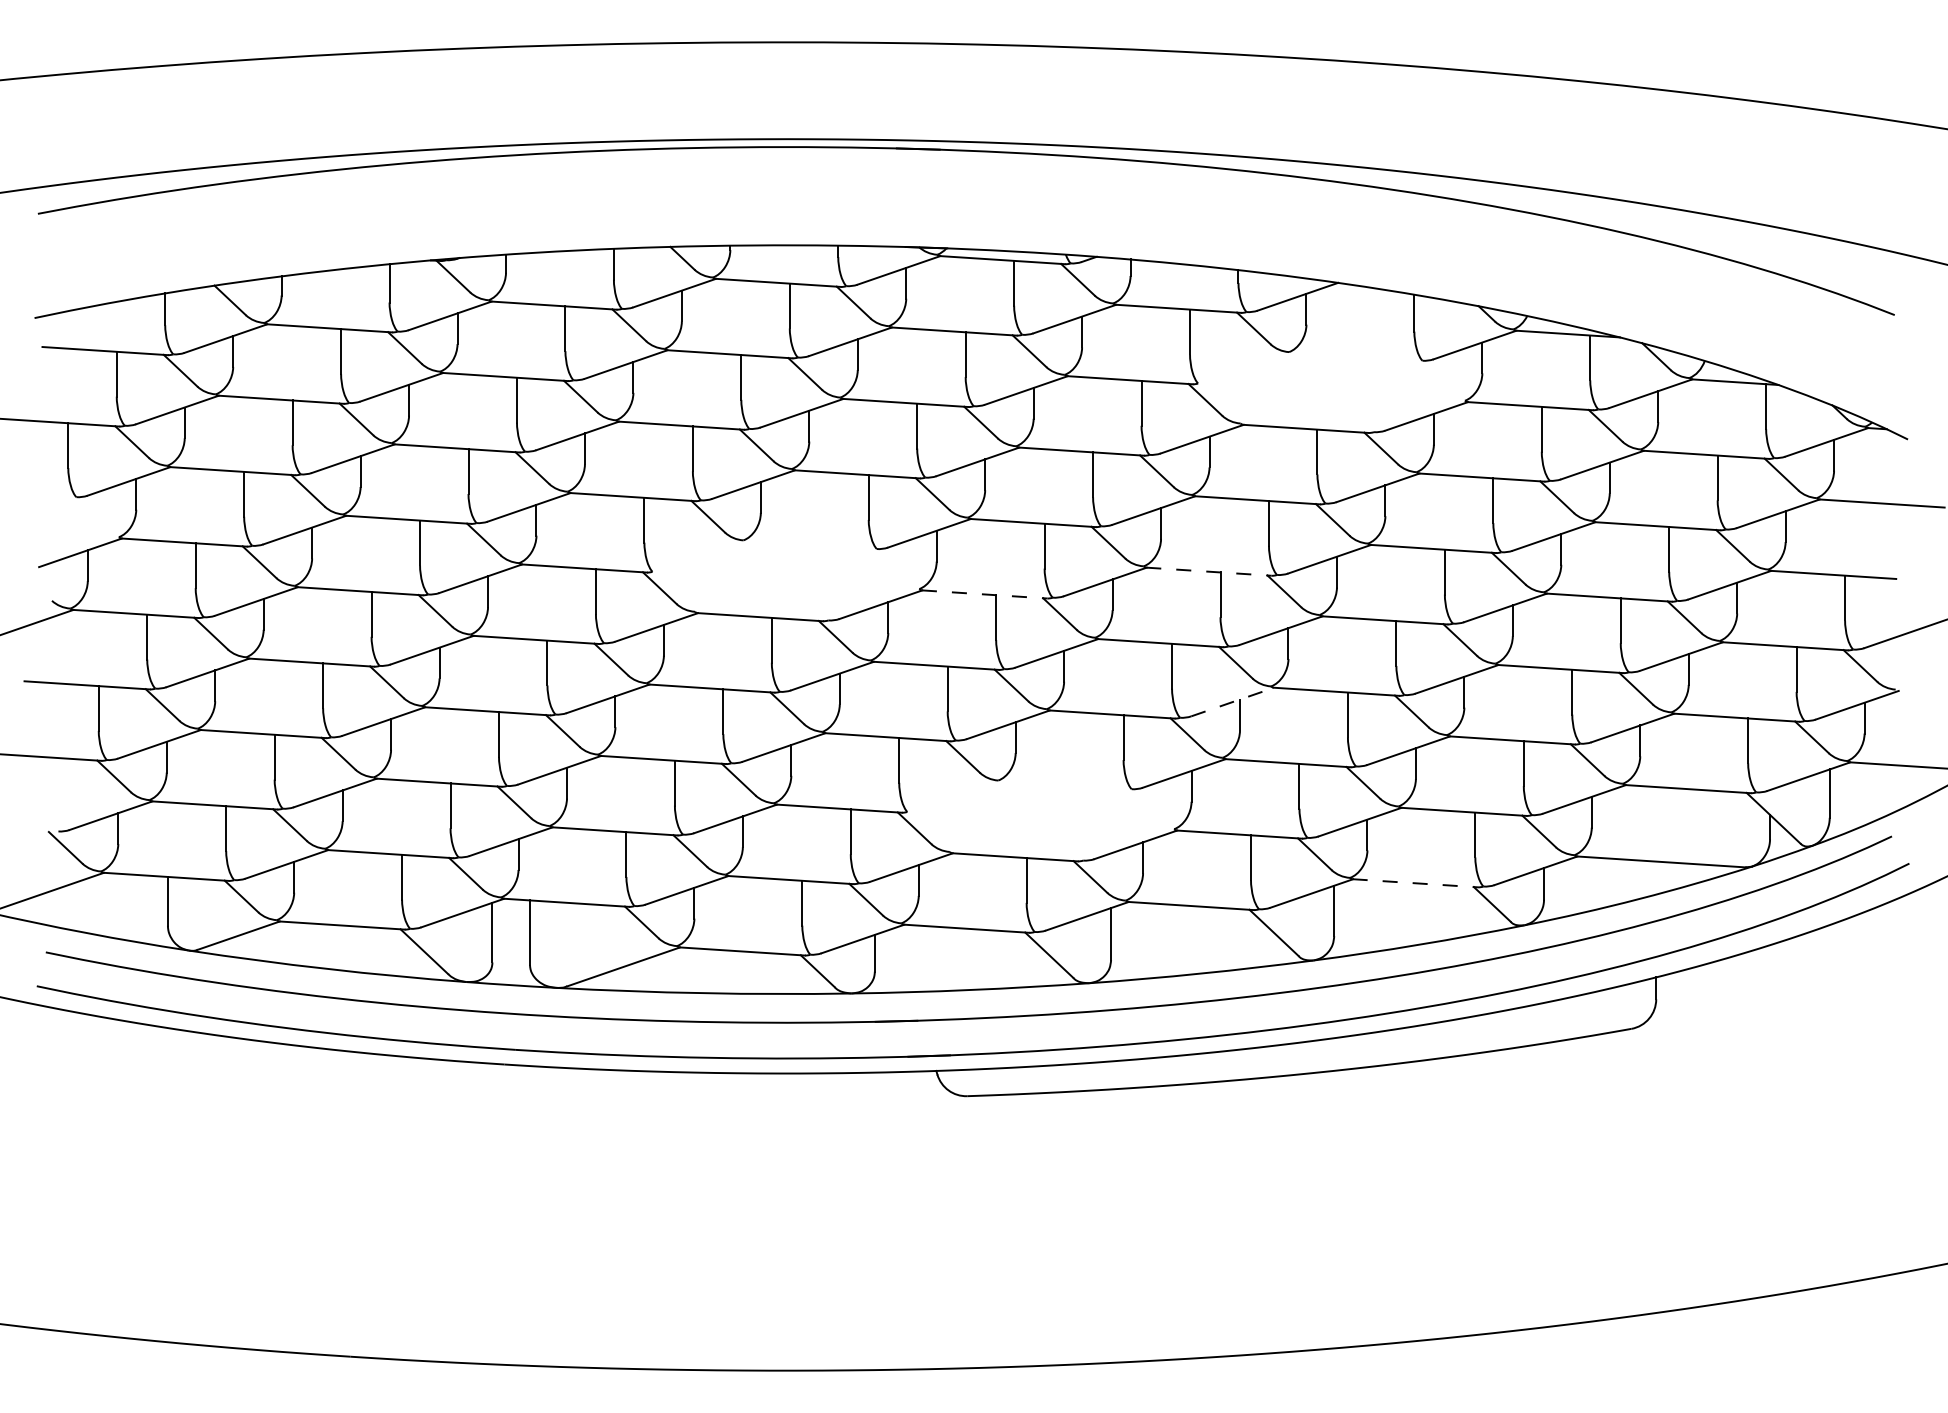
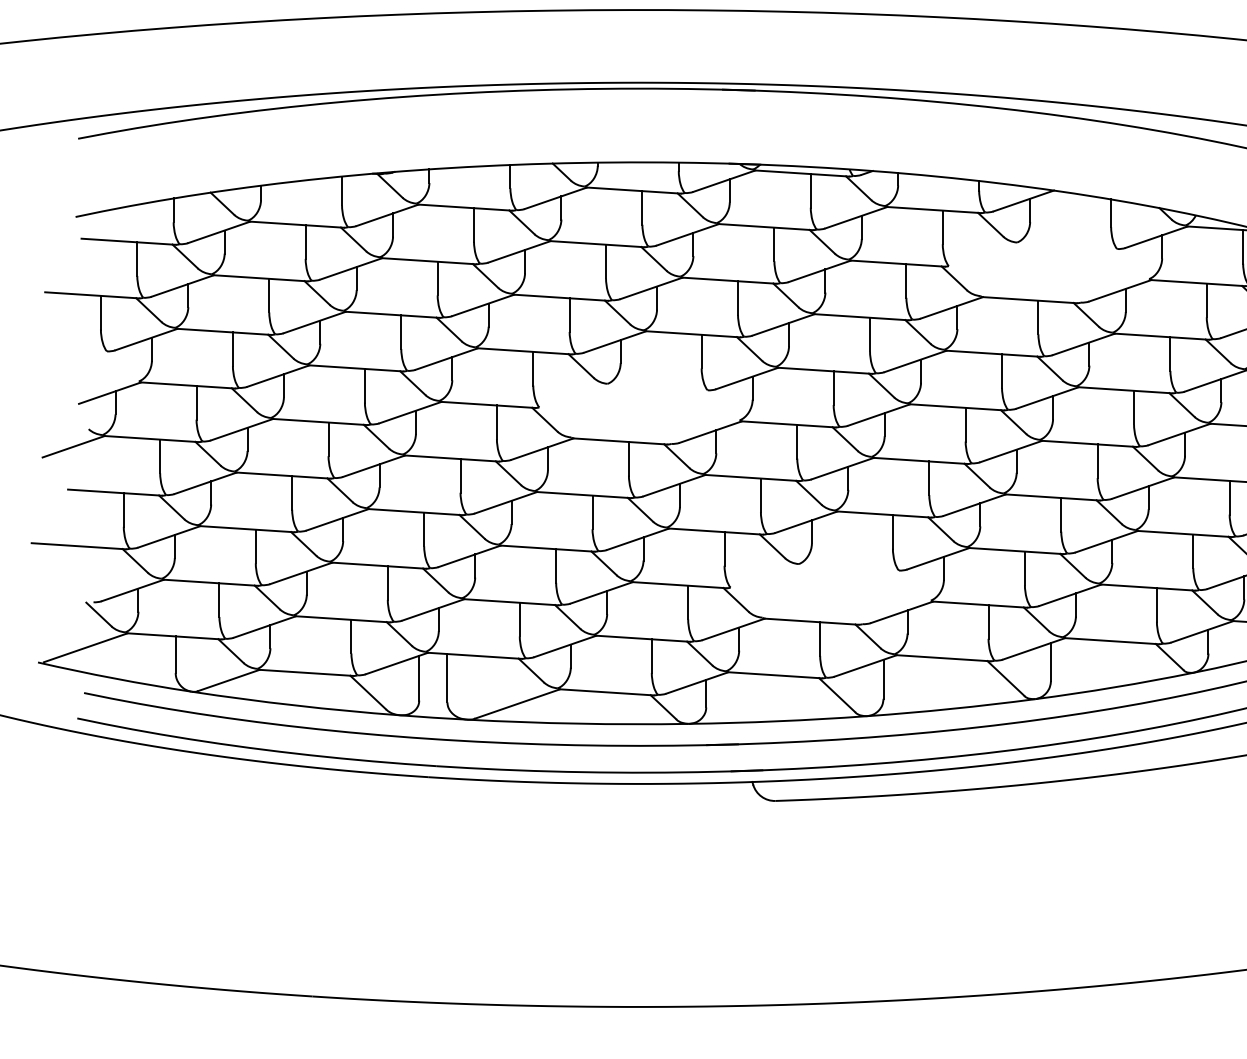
line: (1208, 571) -> (956, 407), dashed -> solid
line: (984, 594) -> (788, 424), dashed -> solid
line: (1232, 702) -> (974, 505), dashed -> solid
line: (1415, 883) -> (1112, 641), dashed -> solid

